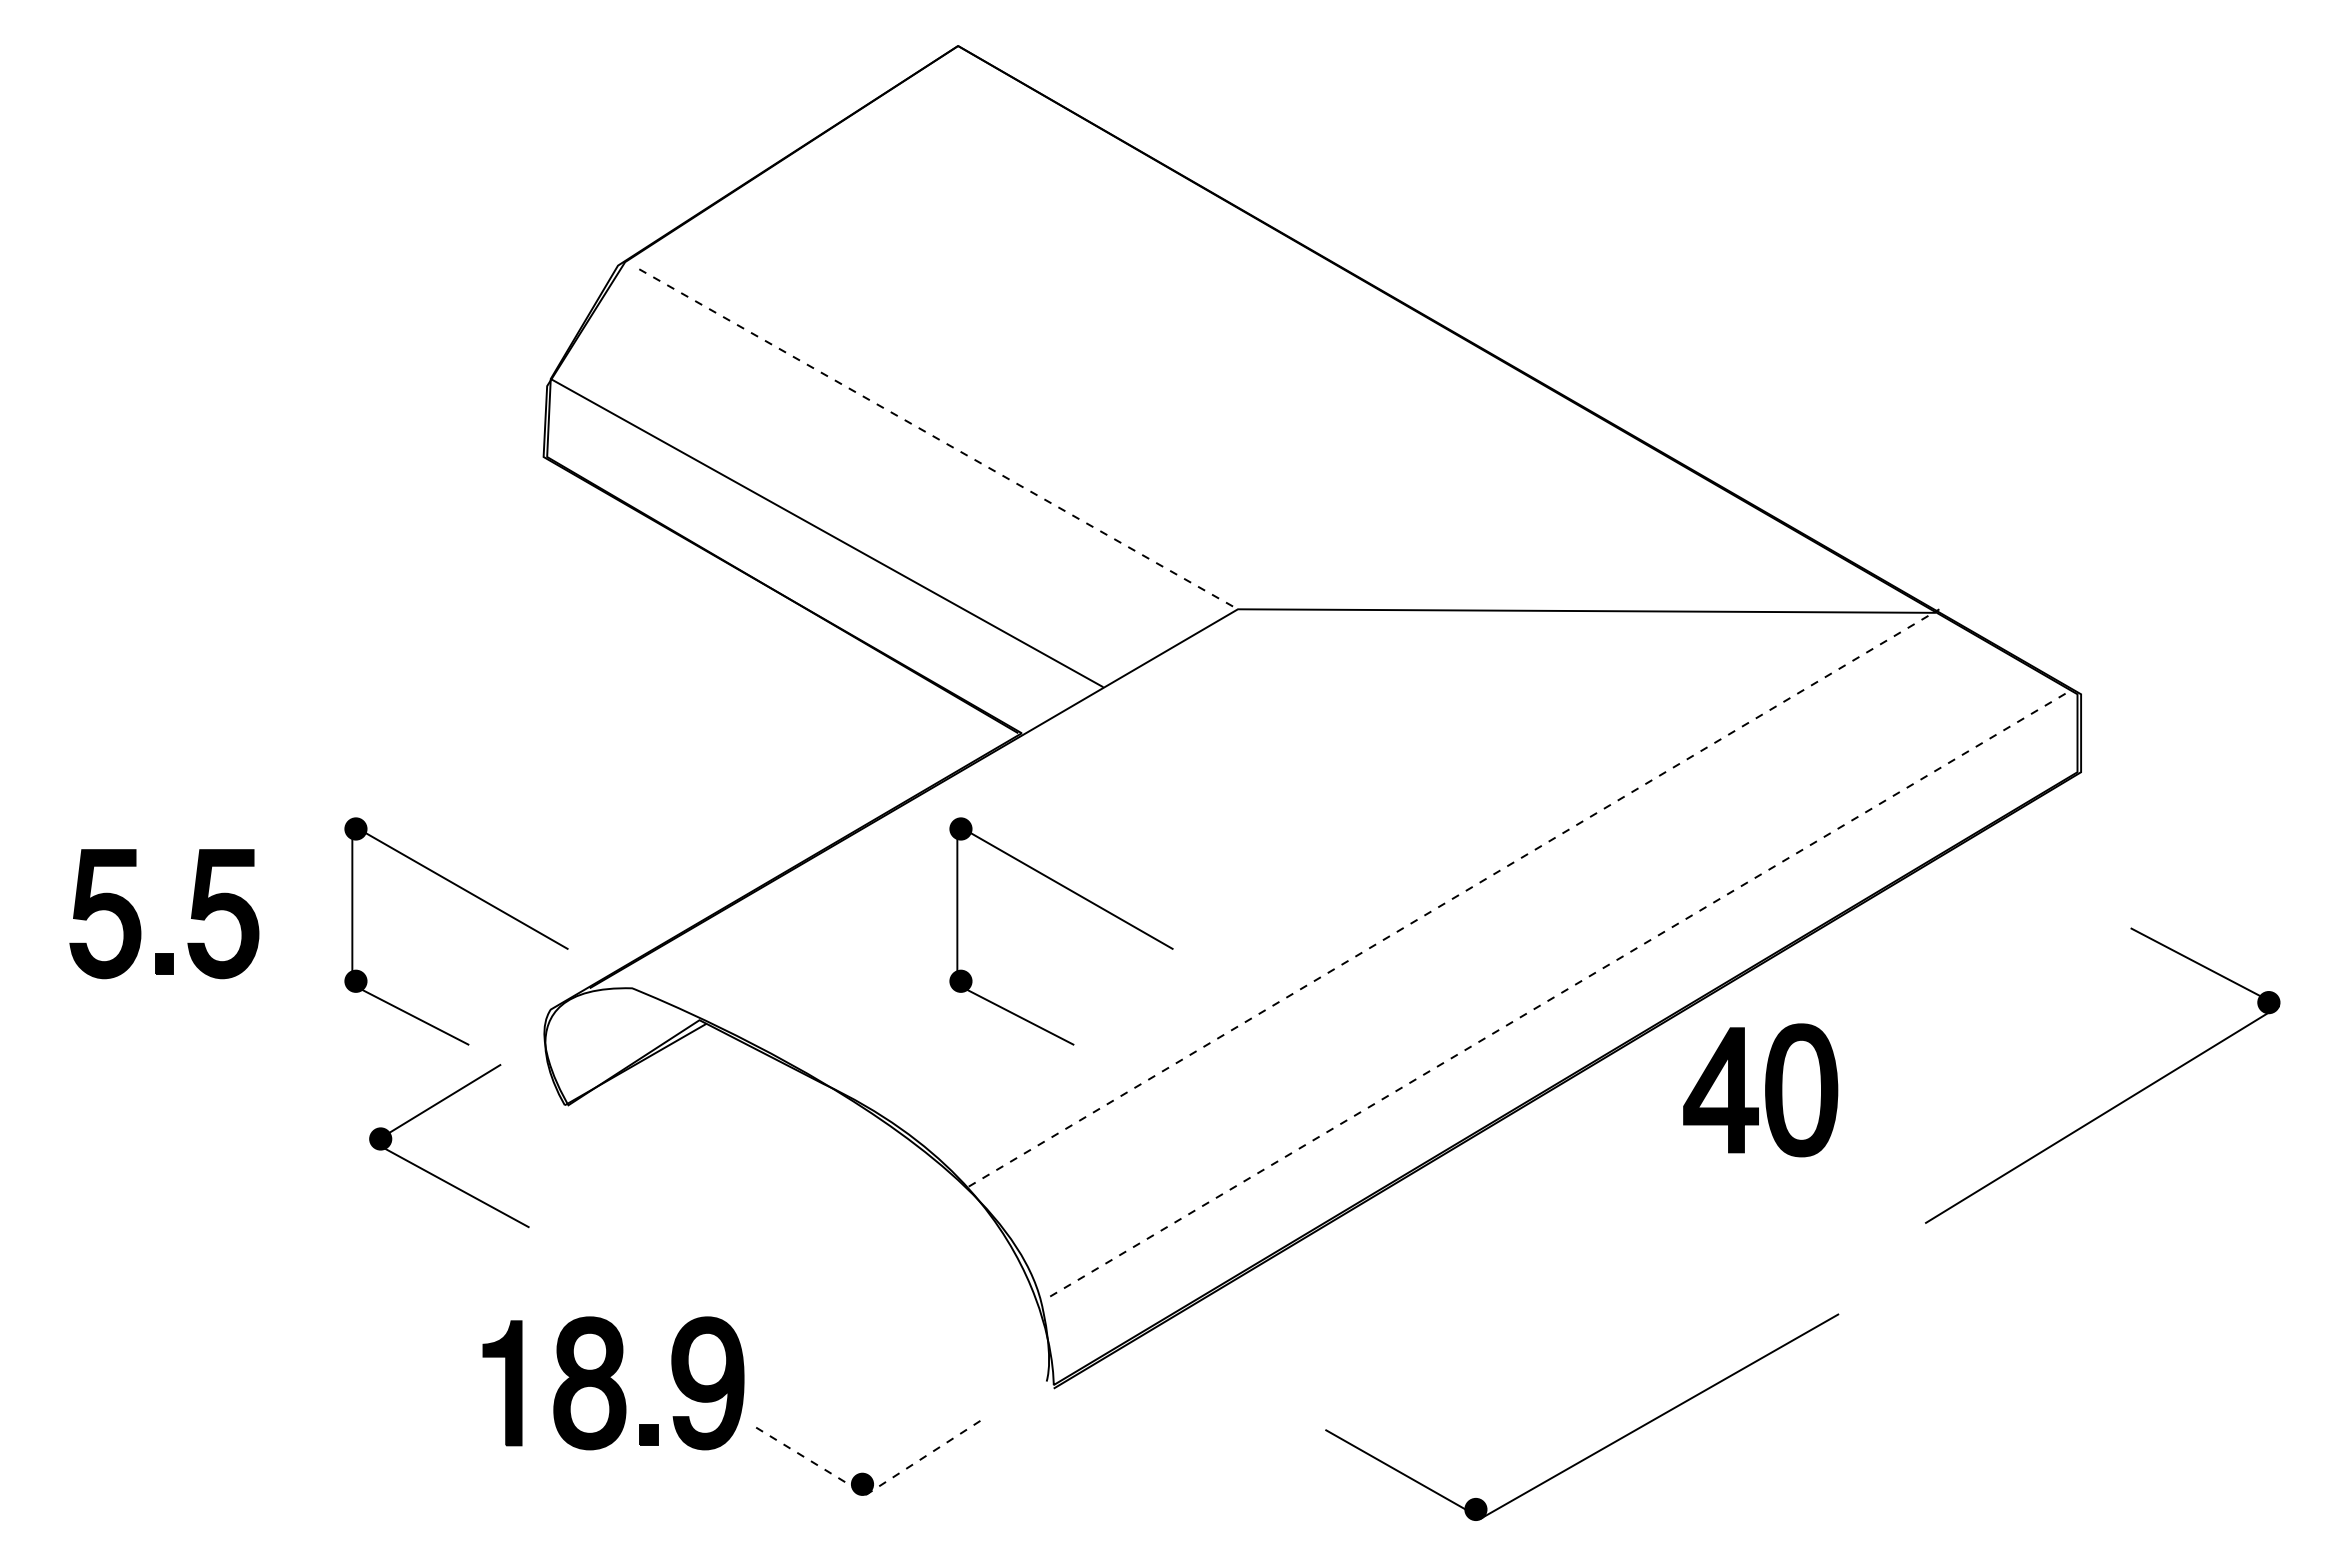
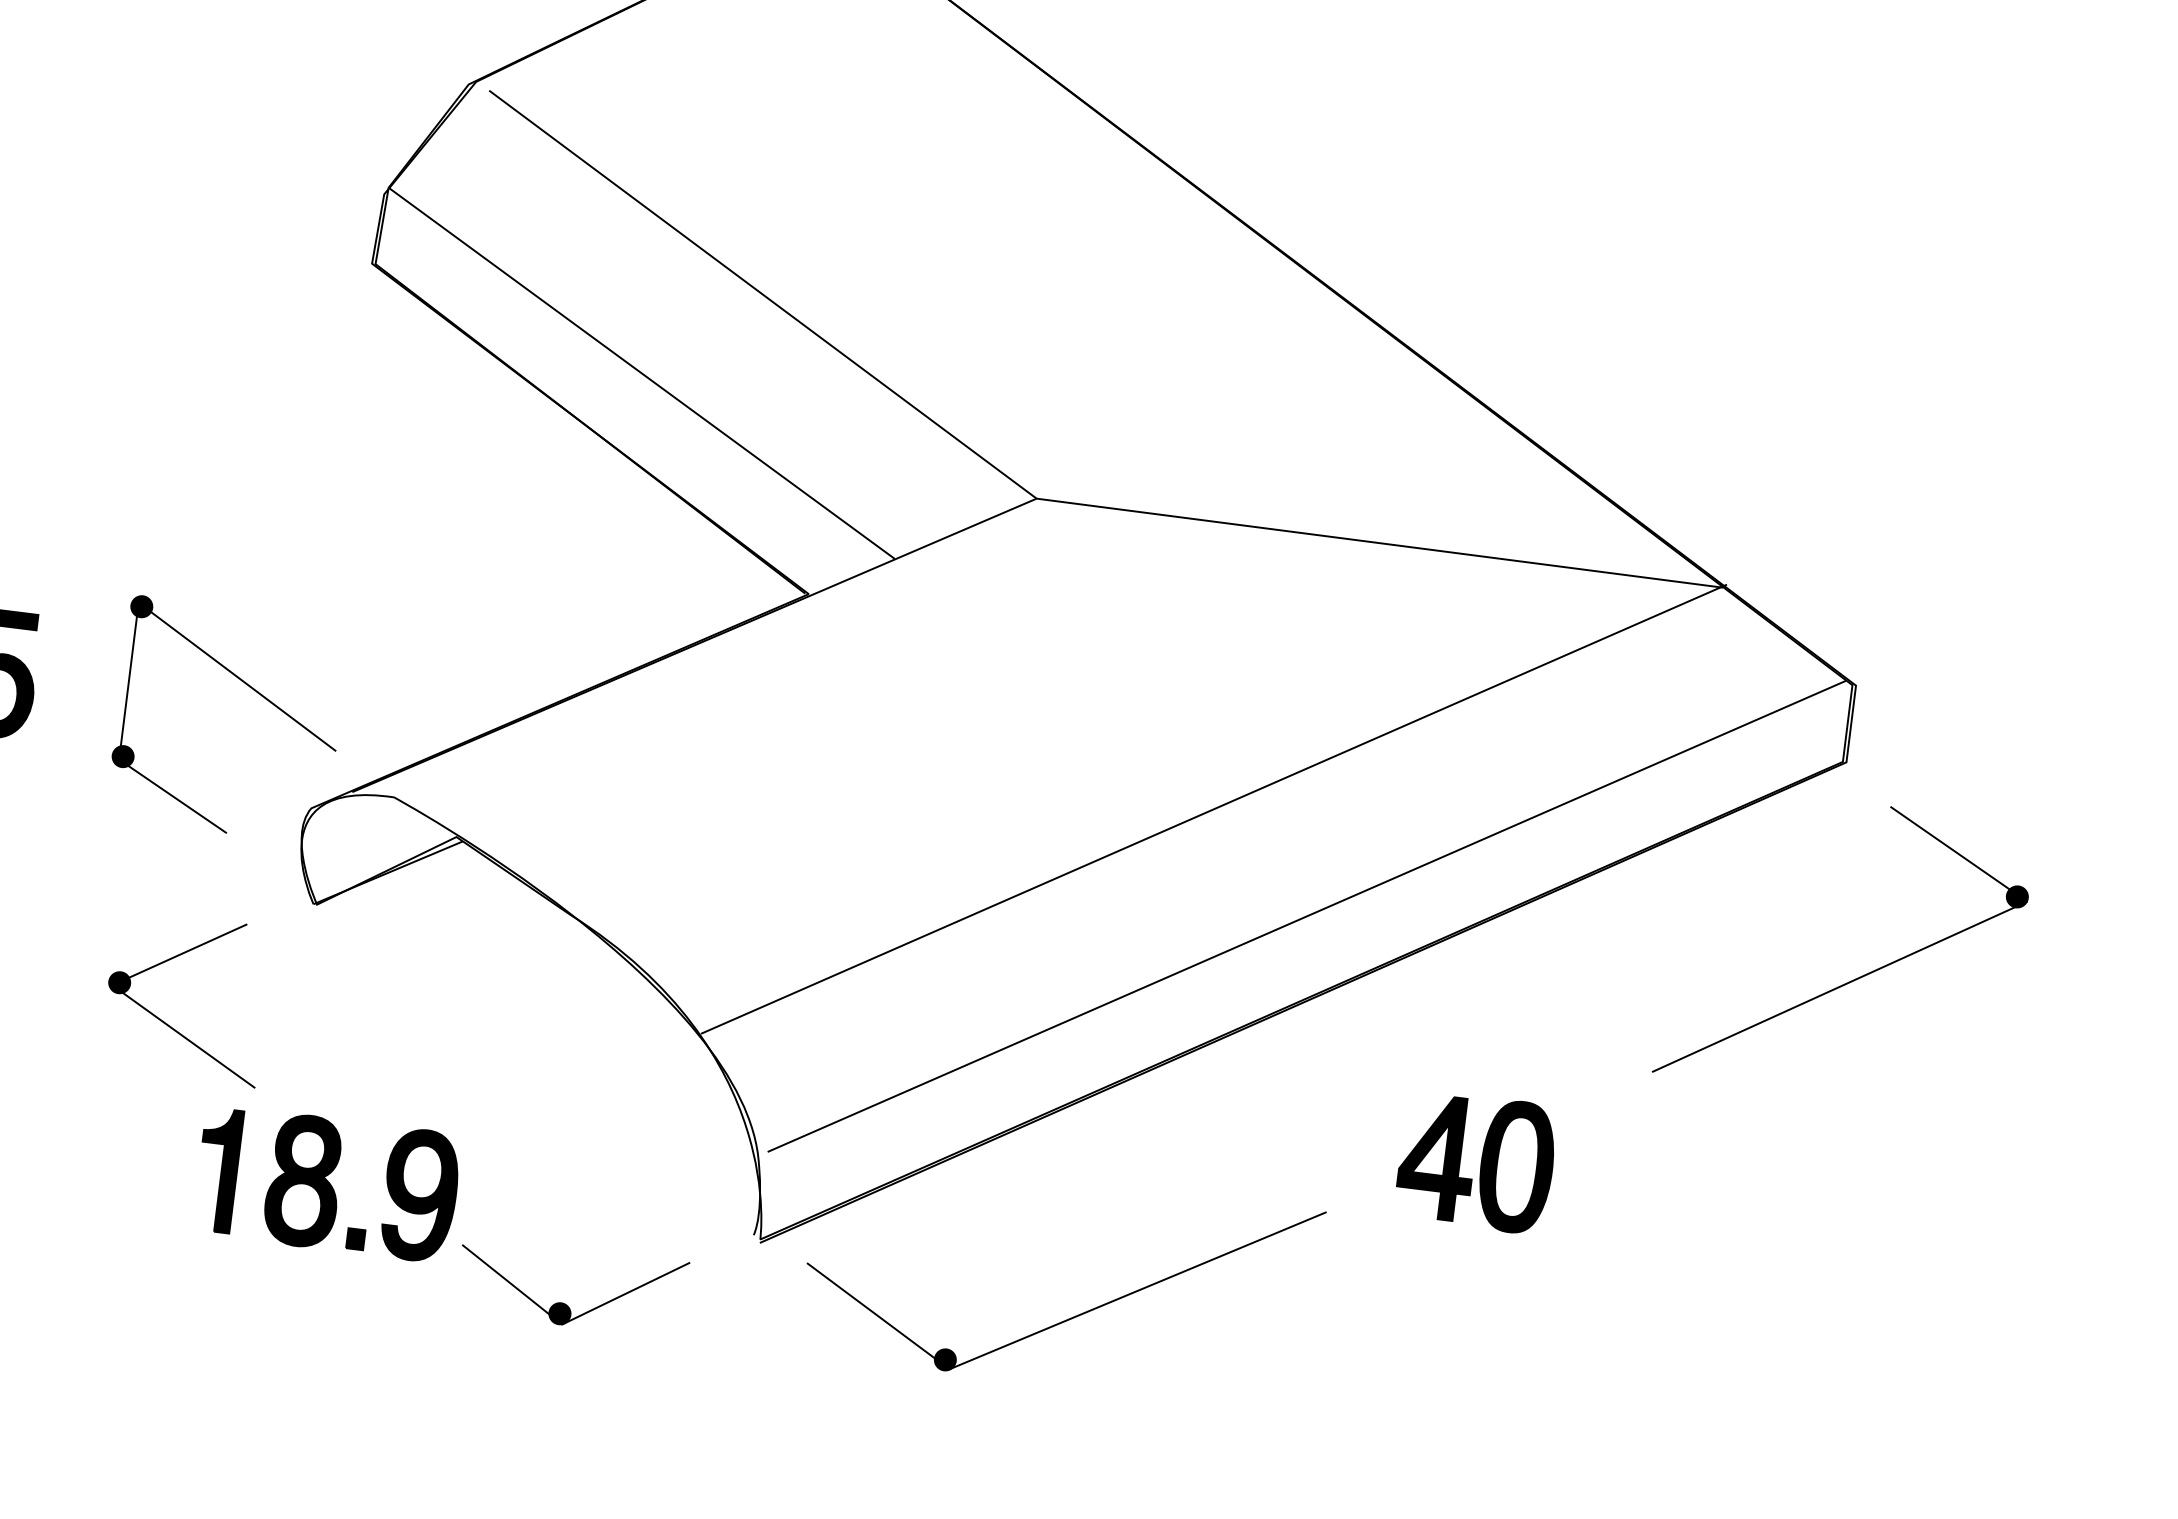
line: (939, 439) -> (763, 294), dashed -> solid
part: (1080, 897) -> (846, 762), removed
line: (1454, 897) -> (1214, 808), dashed -> solid
line: (1560, 993) -> (1307, 916), dashed -> solid
part: (1760, 1090) -> (1476, 1162), moved
part: (2121, 1101) -> (1860, 976), moved
part: (434, 1174) -> (168, 1024), moved
part: (1599, 1449) -> (1074, 1316), moved
line: (871, 1491) -> (567, 1321), dashed -> solid

